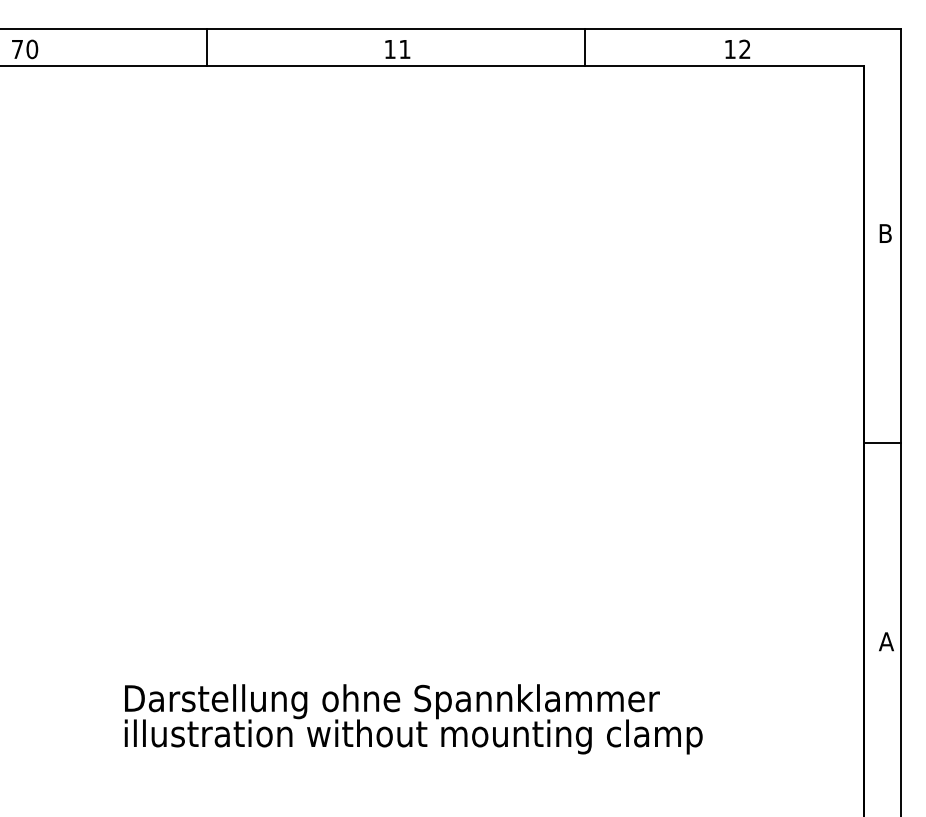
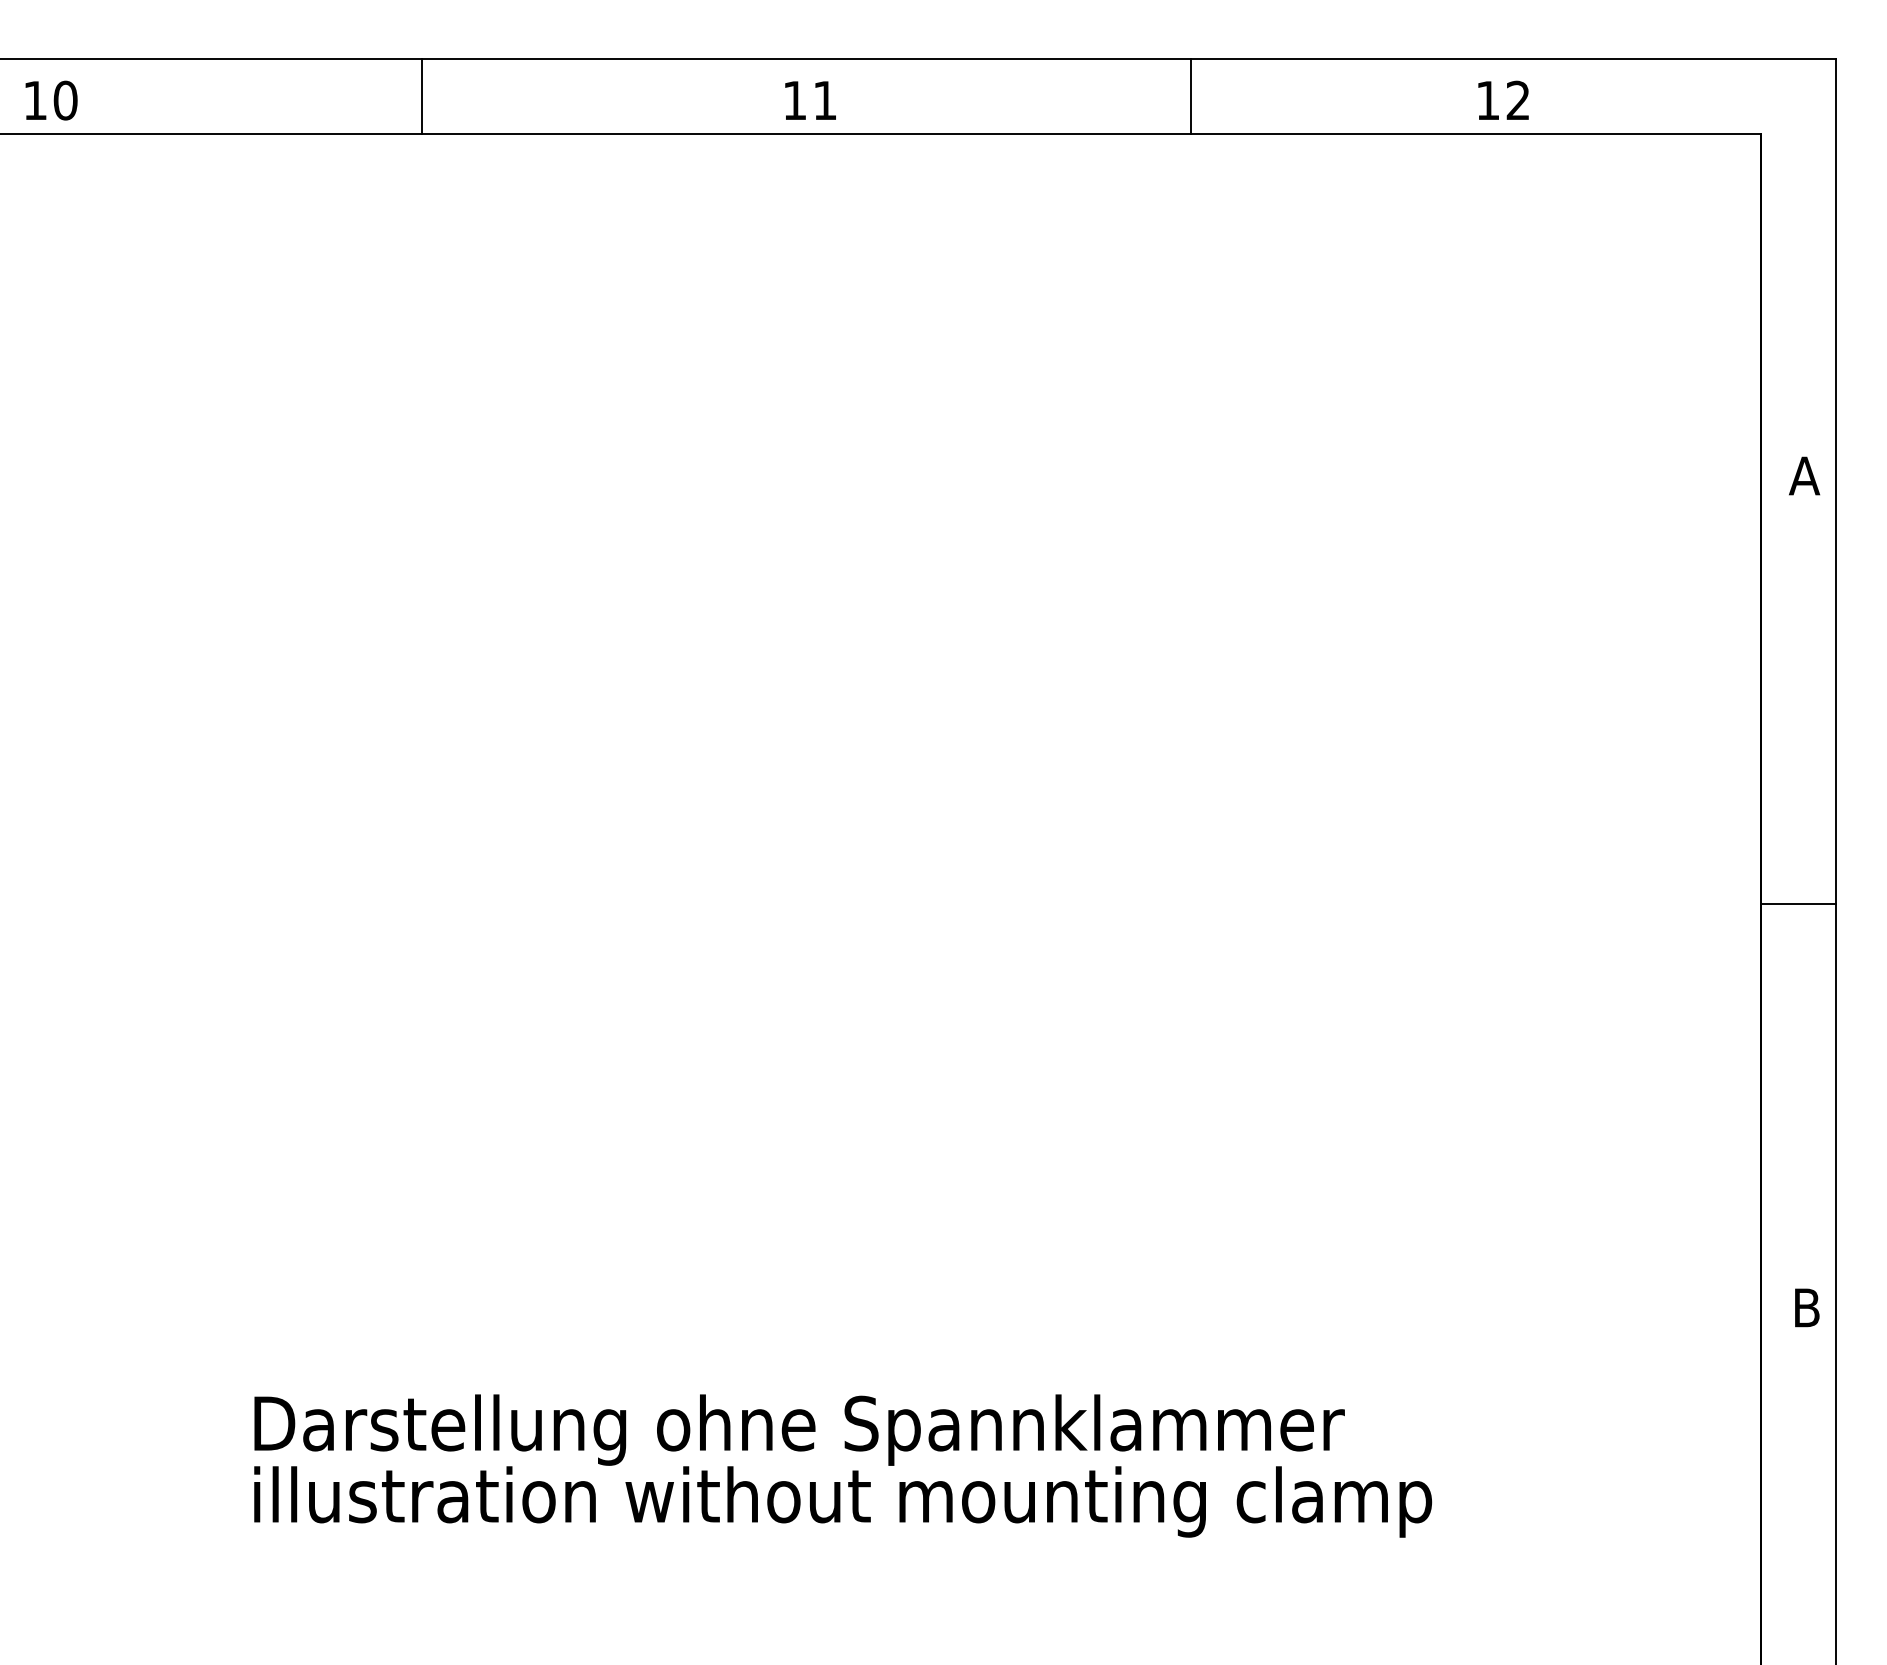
text: (17, 49) -> (35, 100), 70 -> 10
text: (884, 233) -> (1802, 475), B -> A
text: (886, 641) -> (1806, 1307), A -> B

